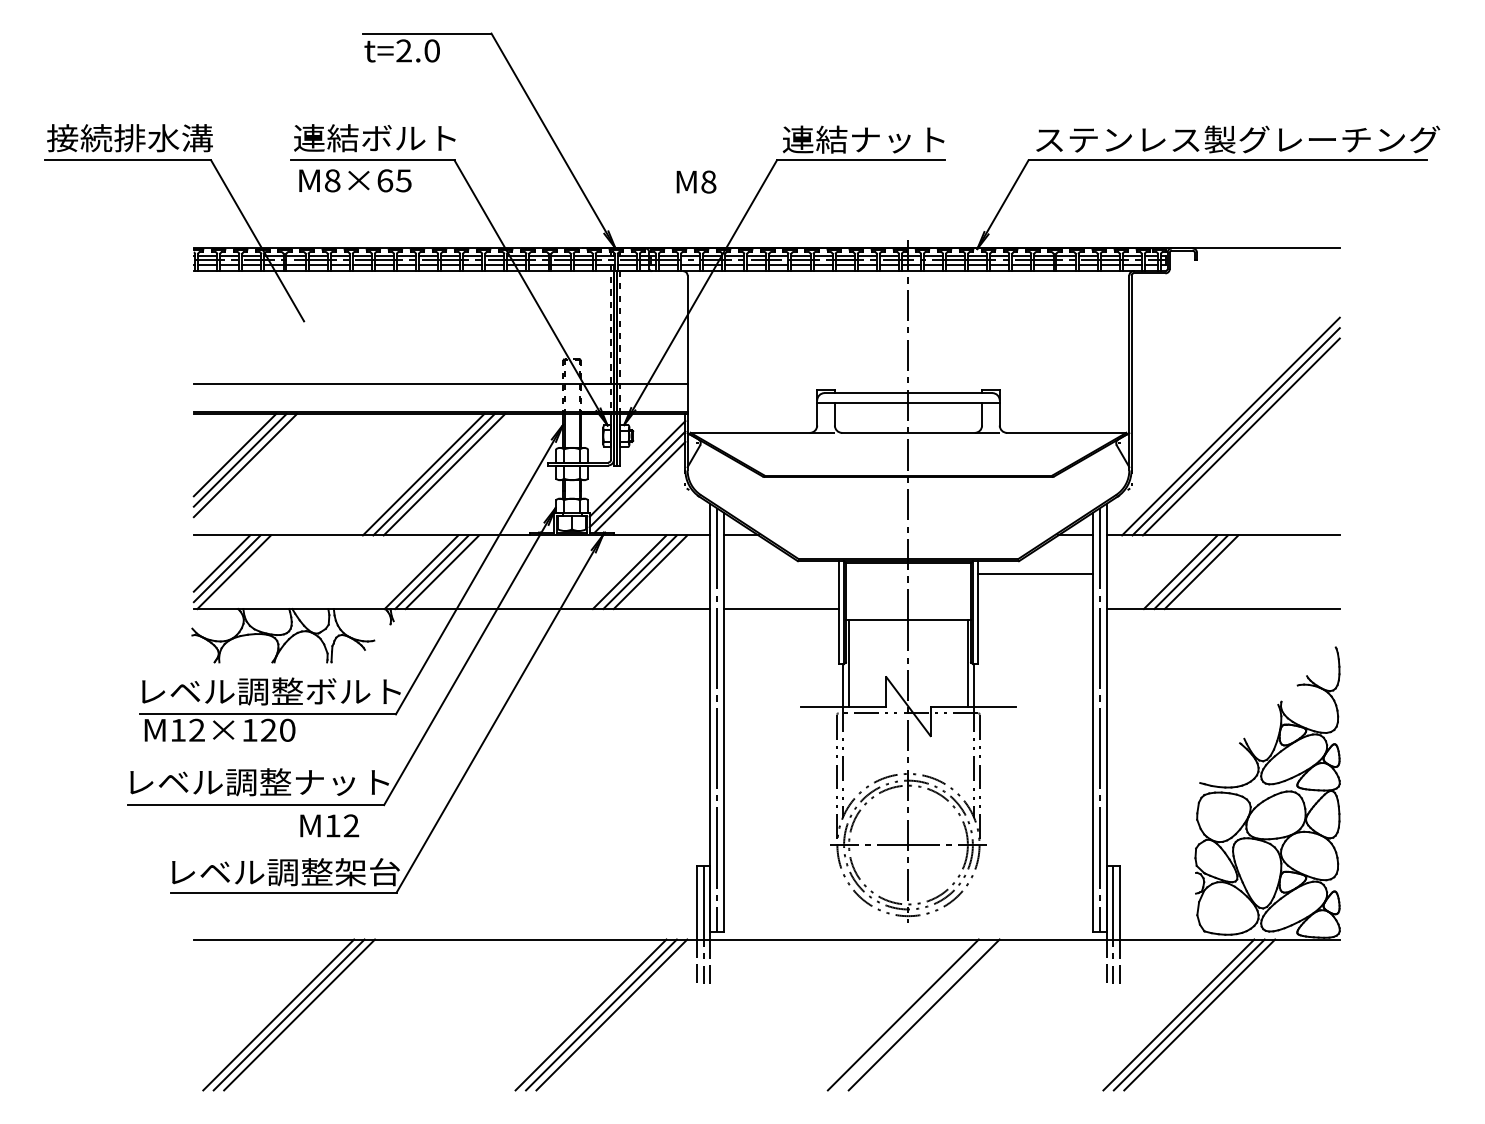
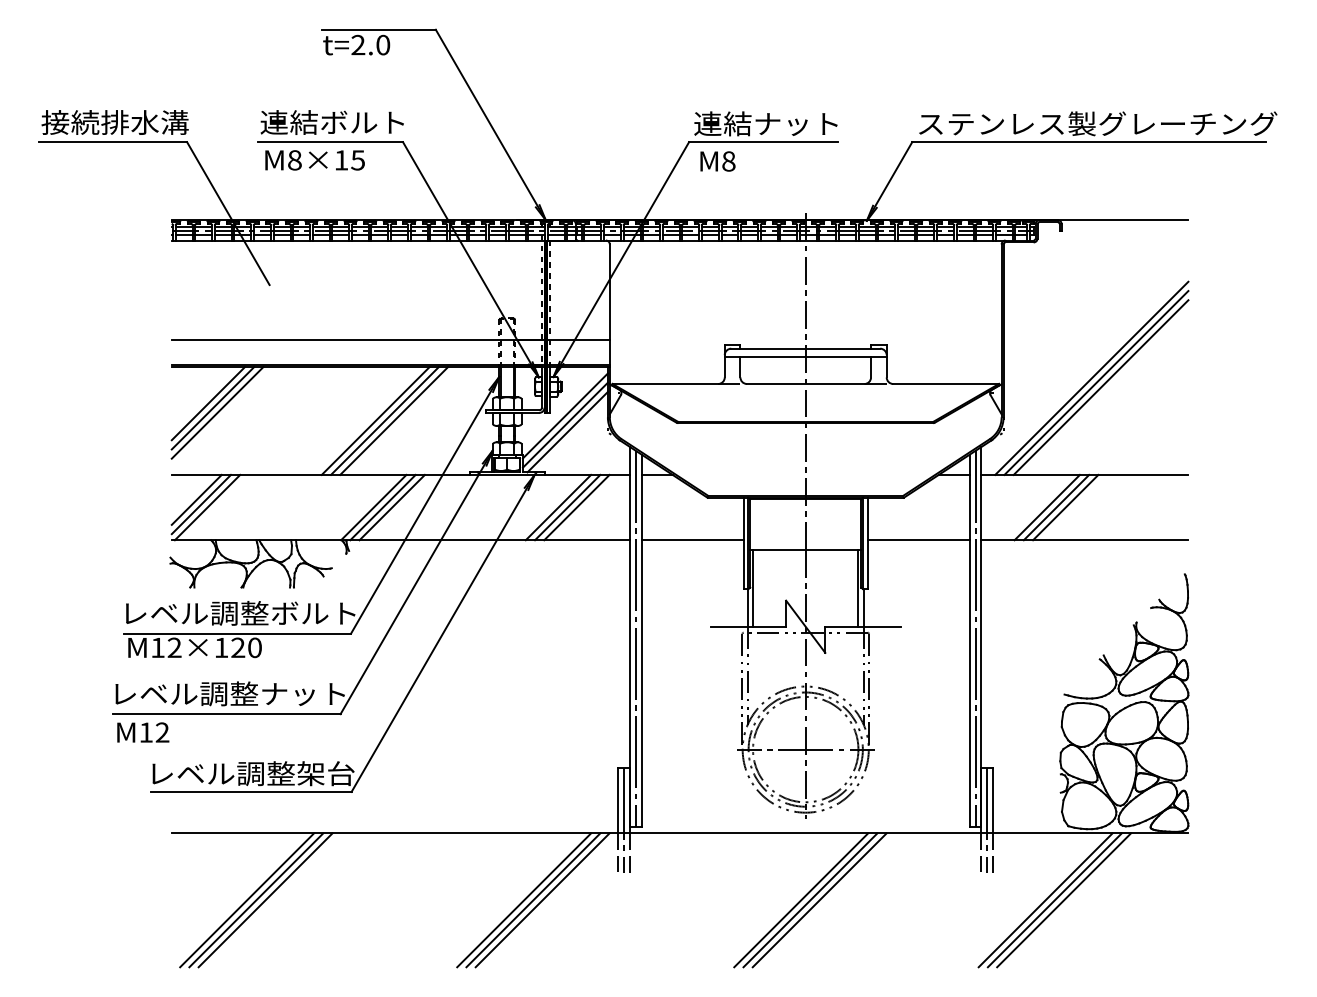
text: (385, 180) -> (341, 160), M8×65 -> M8×15
text: (696, 181) -> (717, 160), moved
line: (1035, 574) -> (918, 540), moved
text: (329, 825) -> (143, 732), moved
line: (913, 1014) -> (810, 899), added

